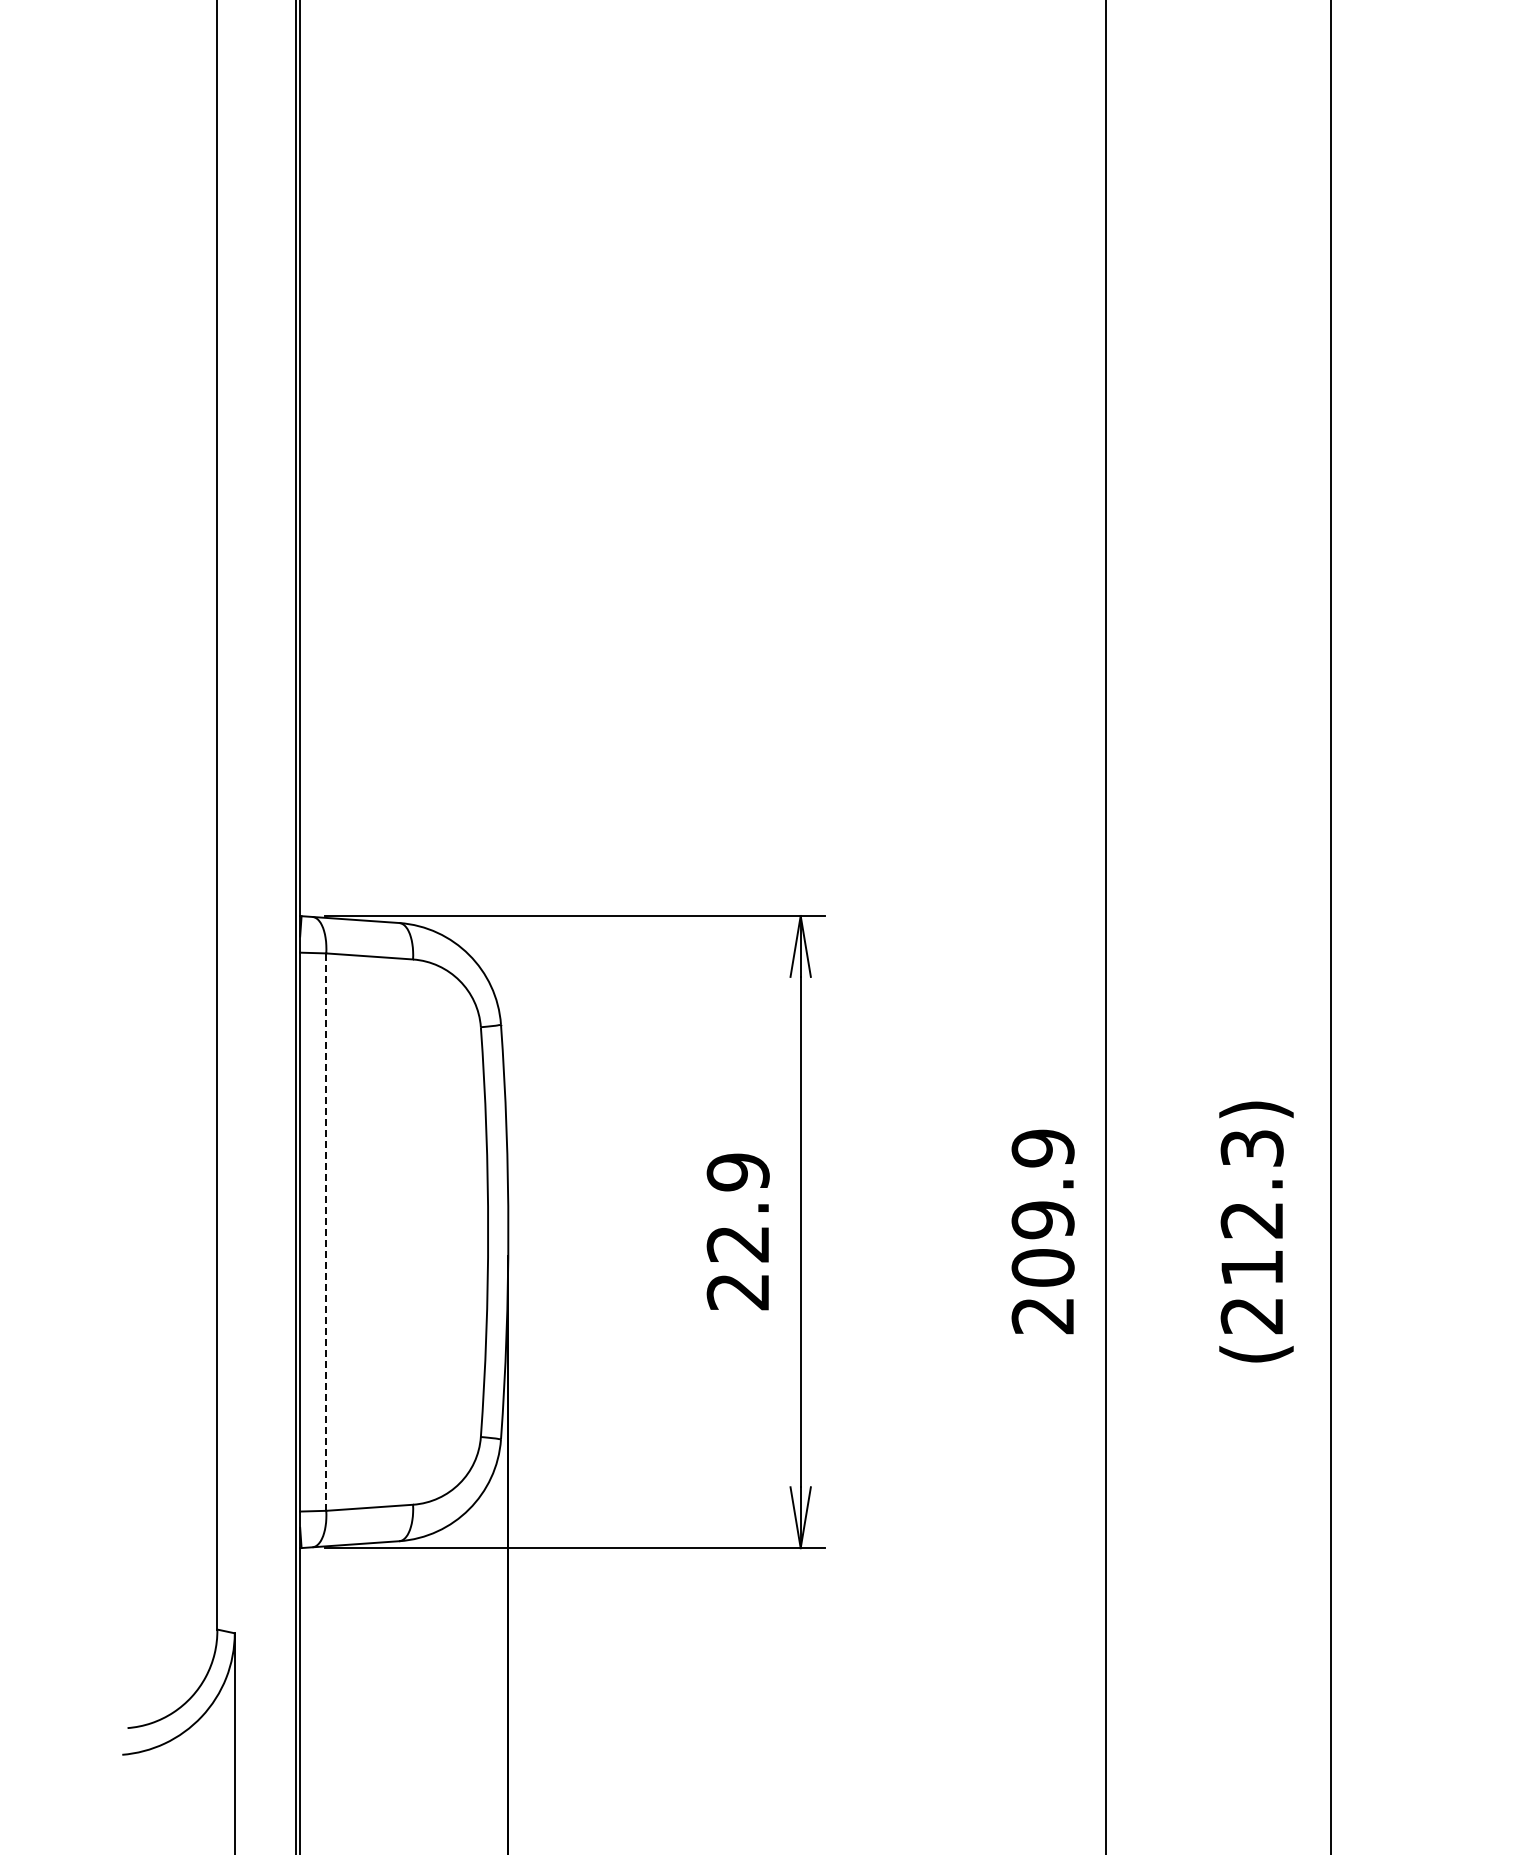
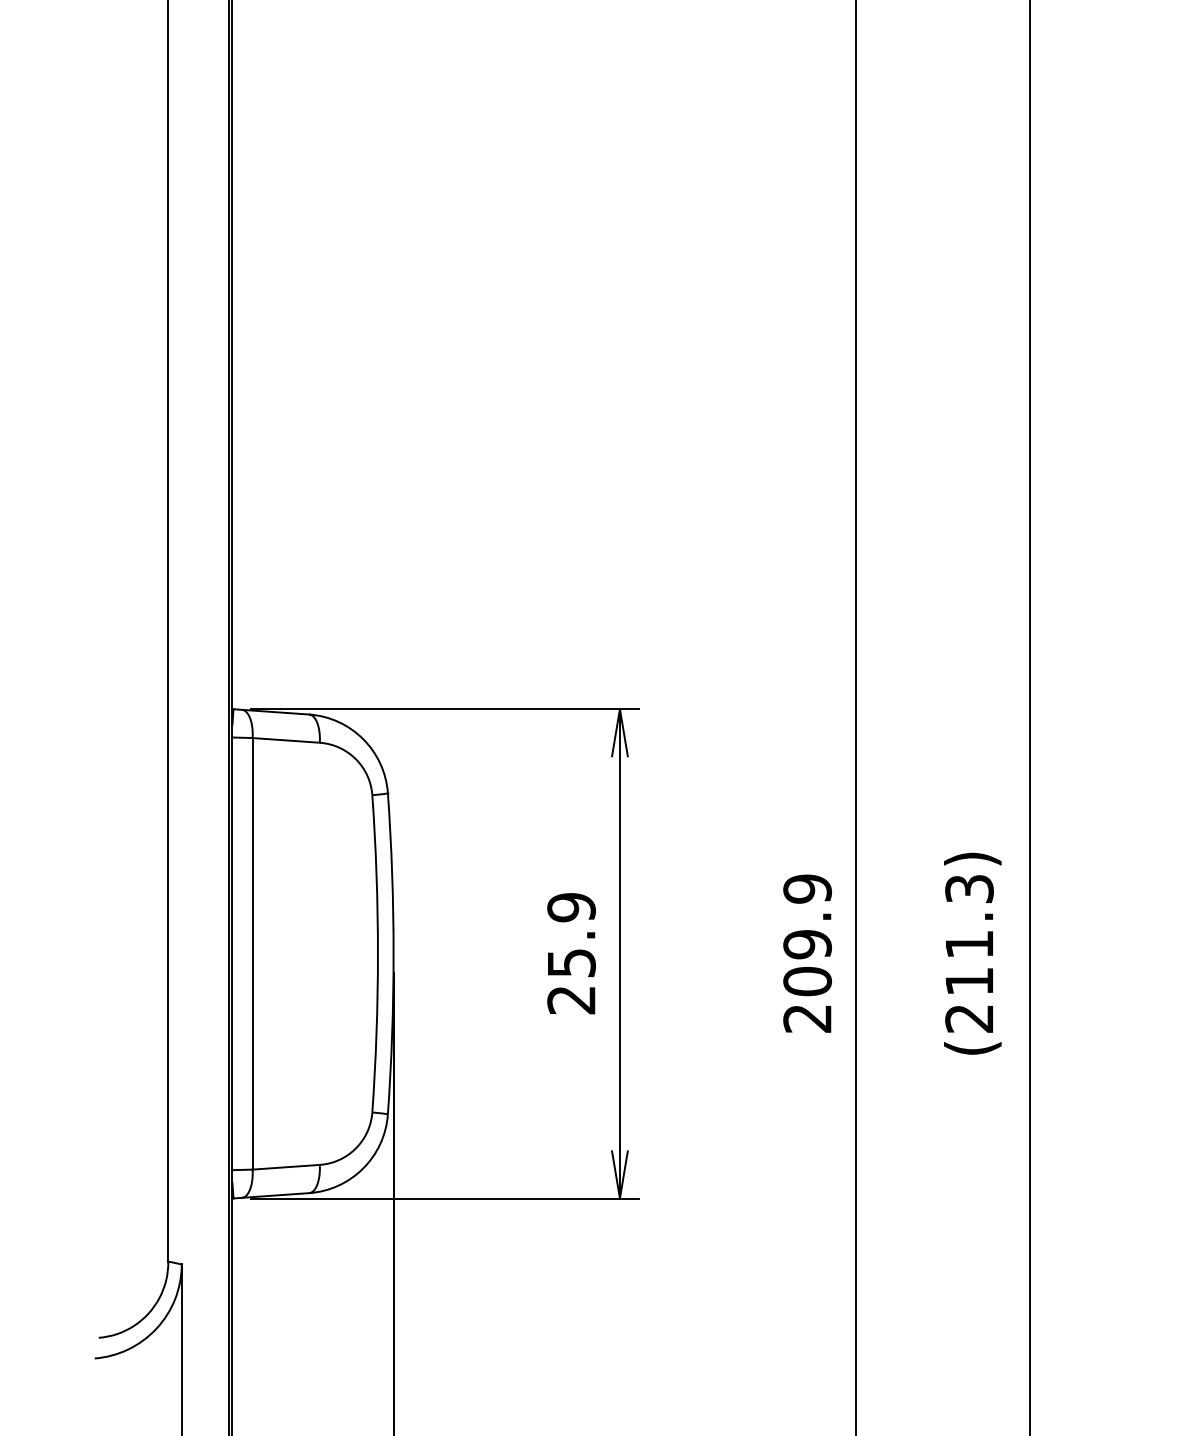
text: (1251, 1220) -> (968, 944), (212.3) -> (211.3)
line: (326, 1232) -> (252, 954), dashed -> solid
text: (737, 1244) -> (570, 963), 22.9 -> 25.9

